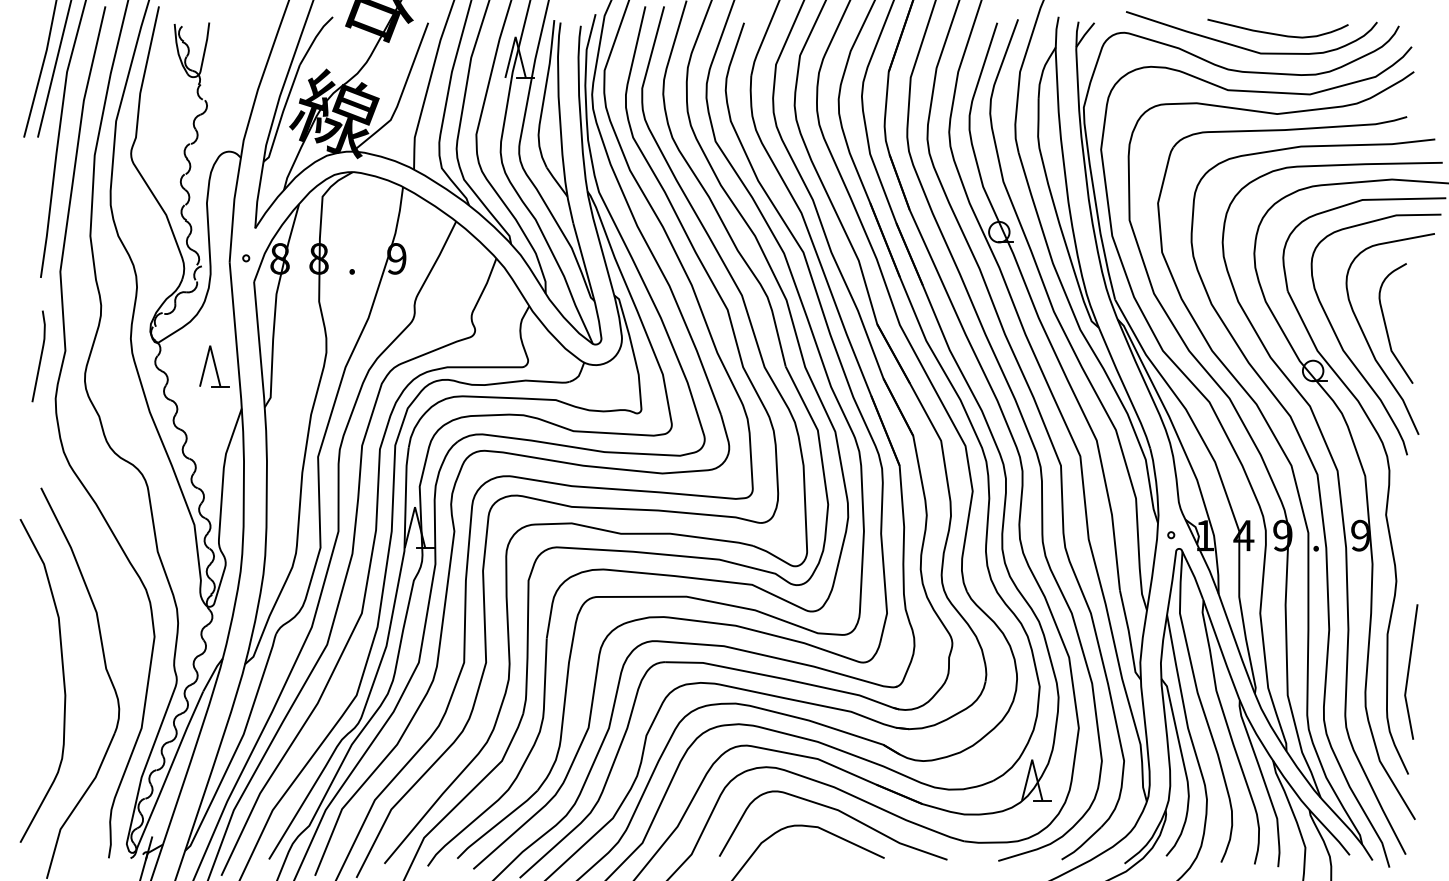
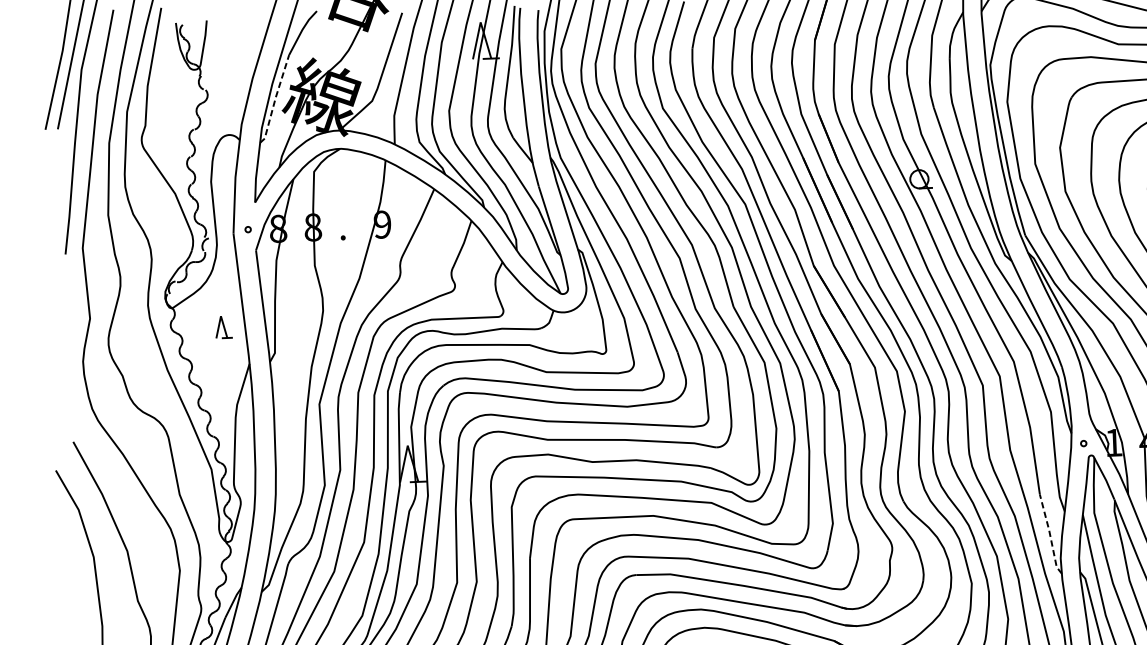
line: (282, 114) -> (275, 99), solid -> dashed
line: (40, 356) -> (68, 324), removed
part: (214, 366) -> (223, 327), size x0.6
line: (1129, 635) -> (1050, 534), solid -> dashed

